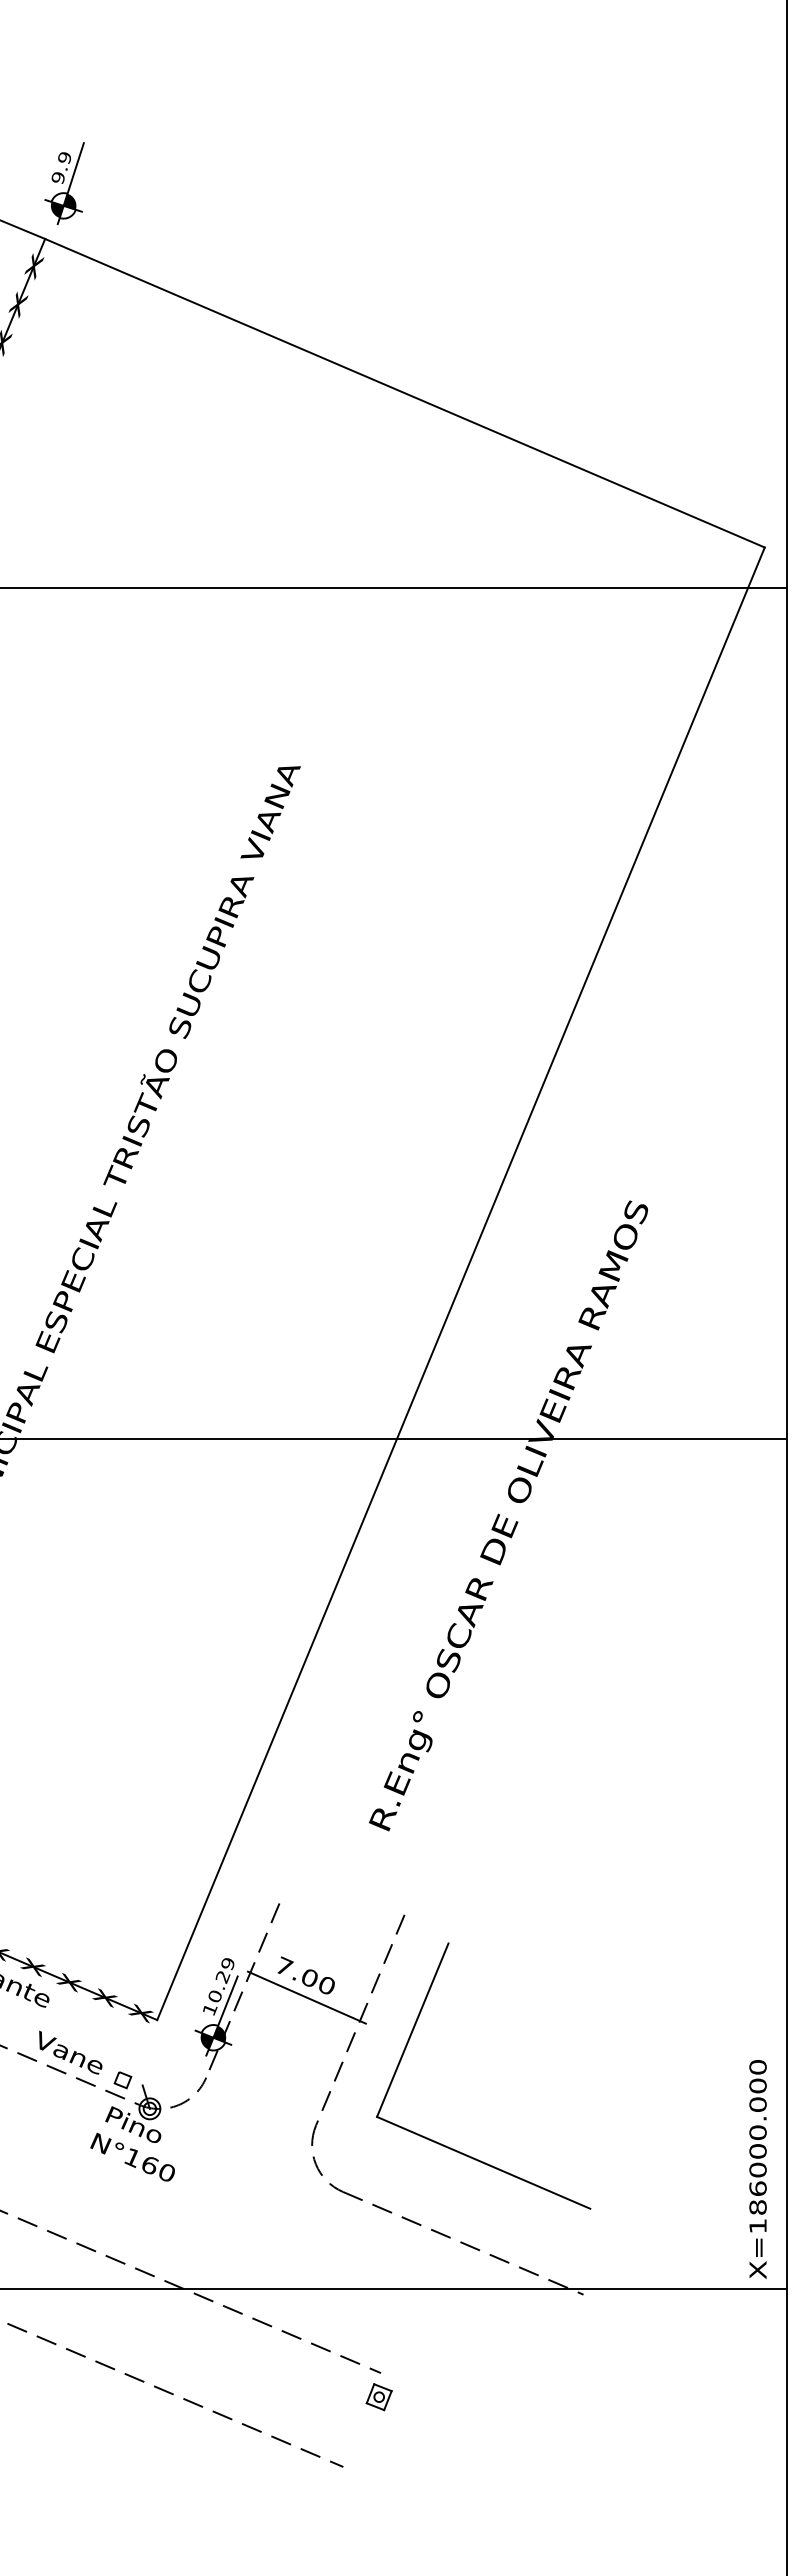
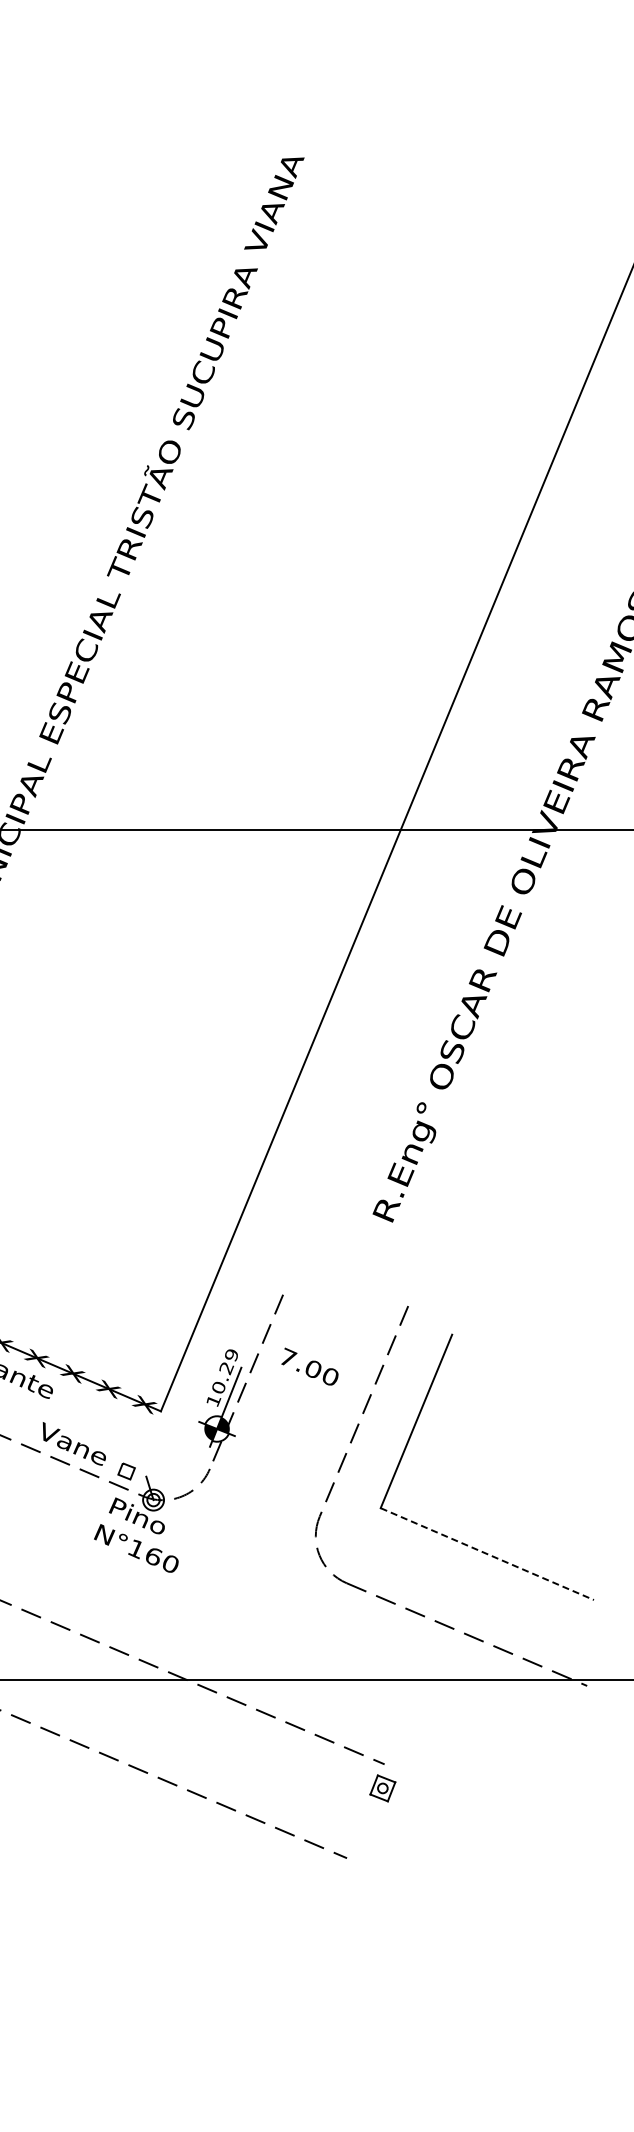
line: (306, 1997) -> (310, 1388), removed
line: (484, 2163) -> (488, 1554), solid -> dashed

